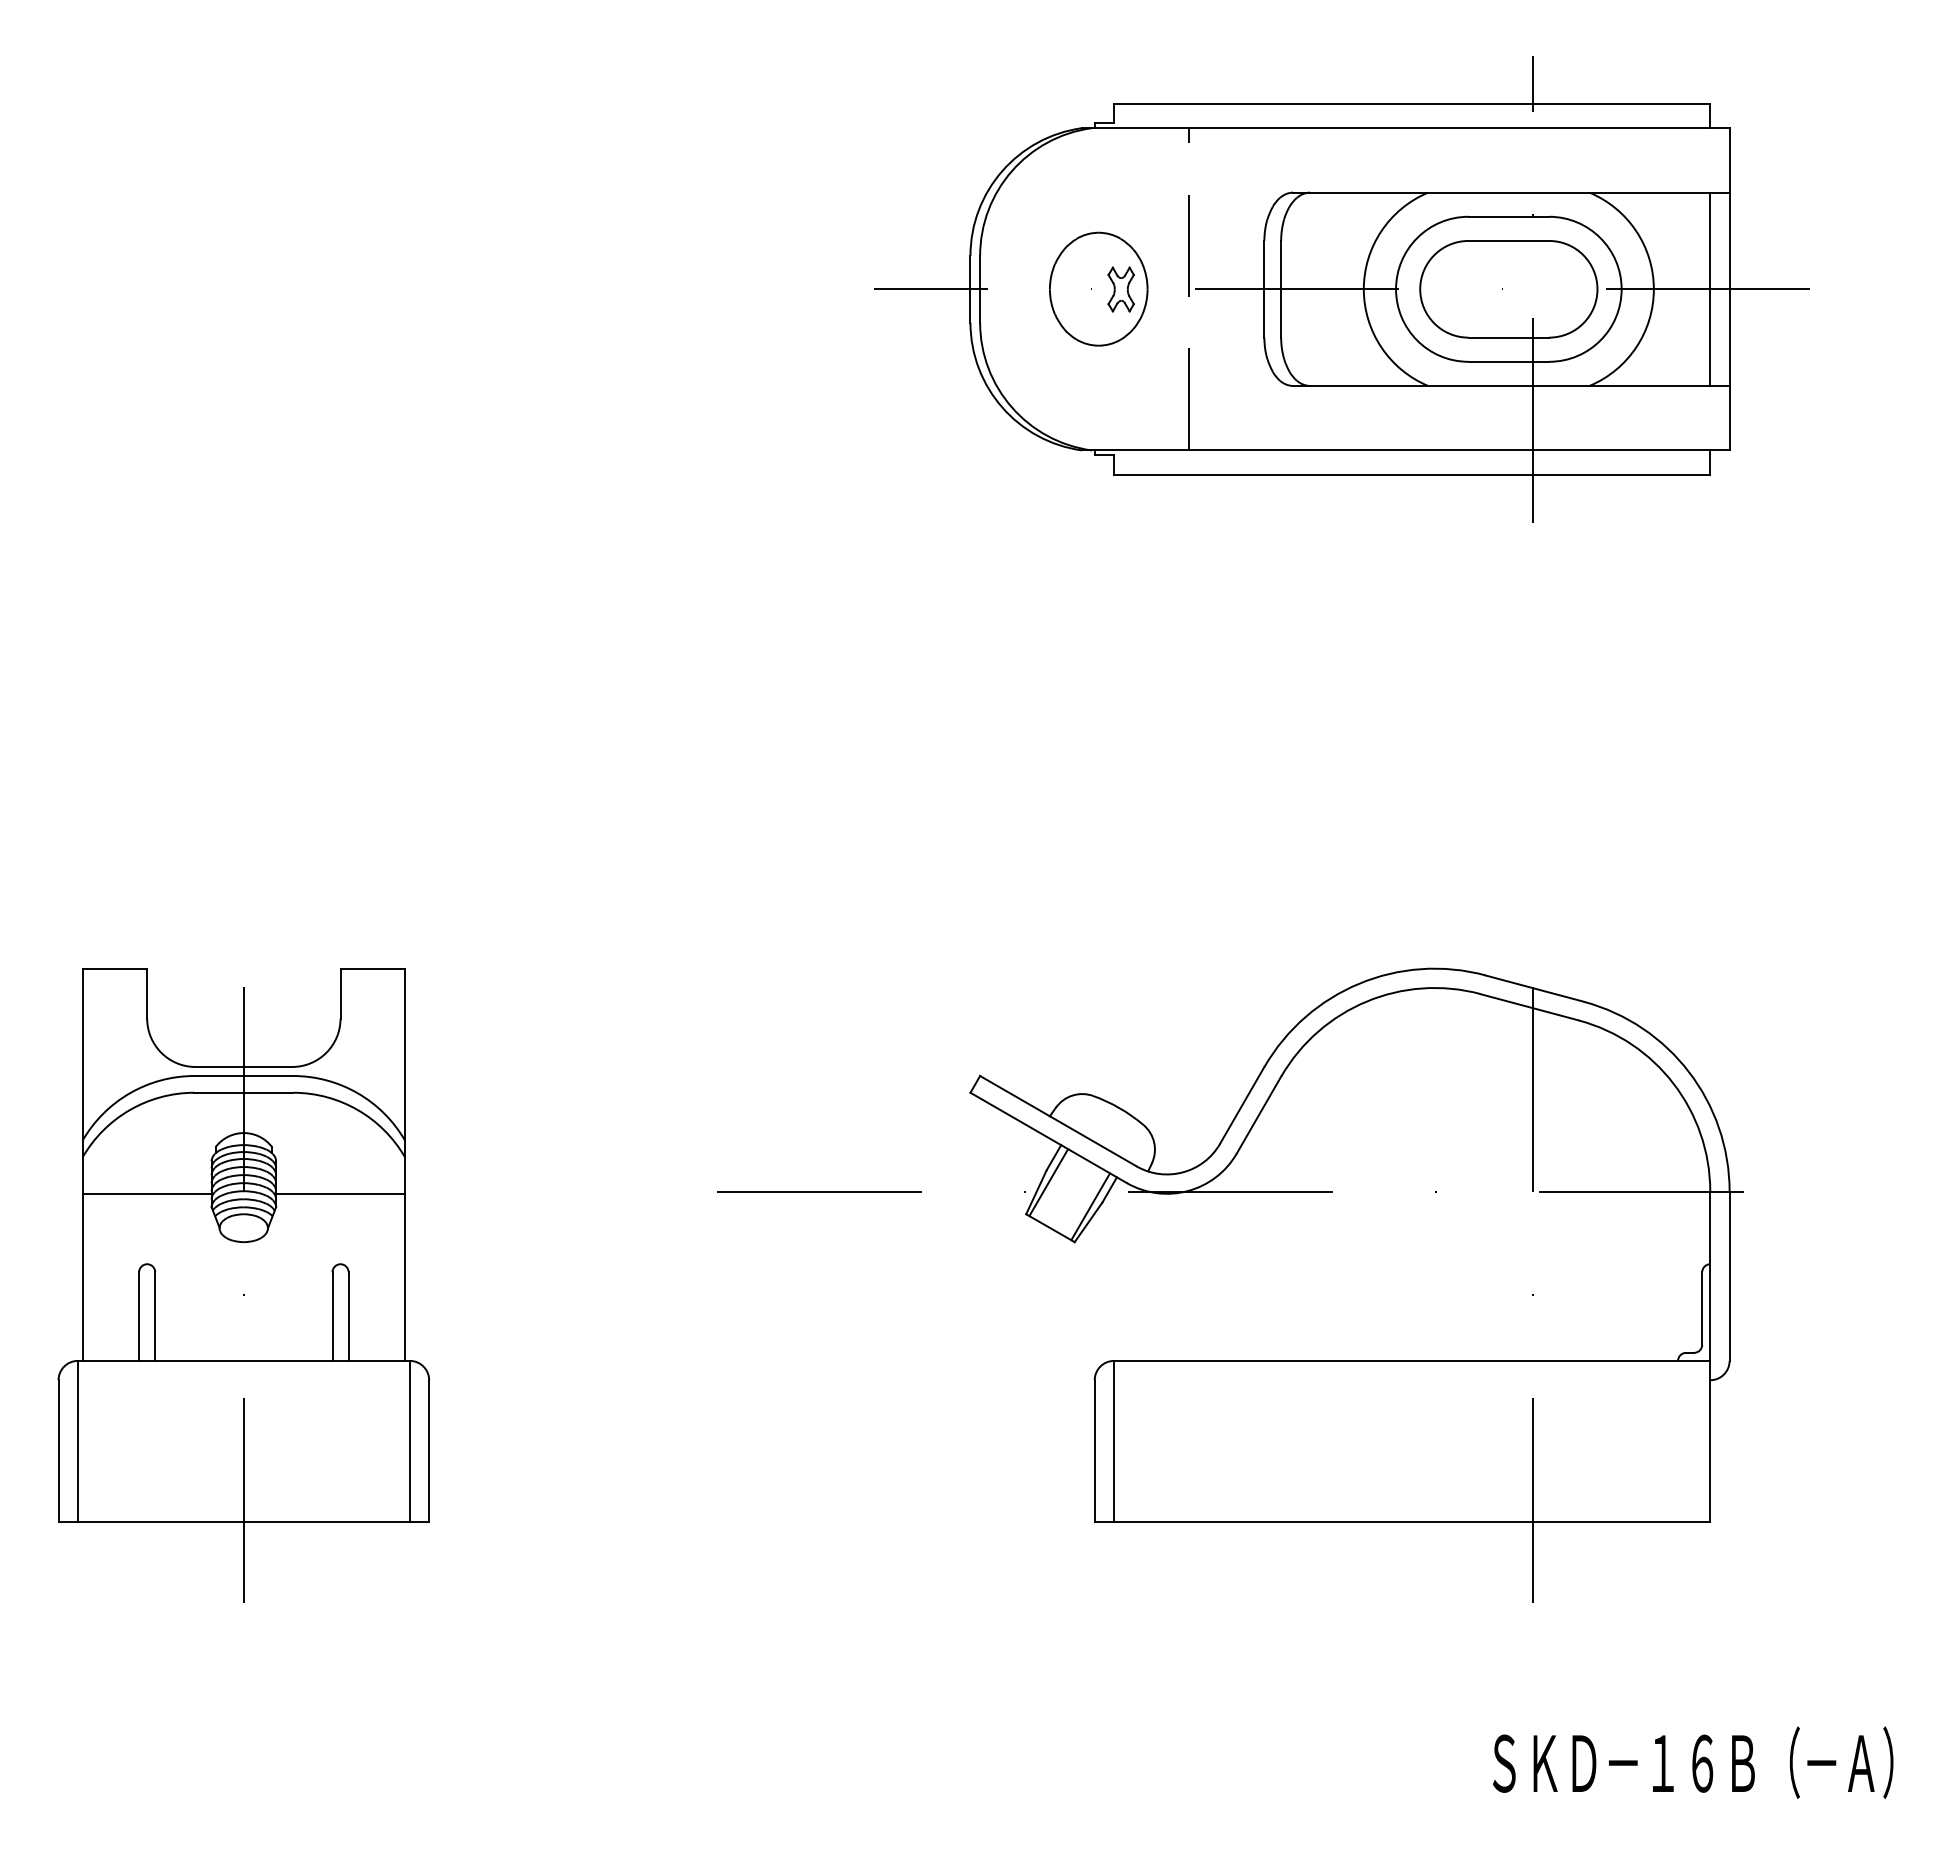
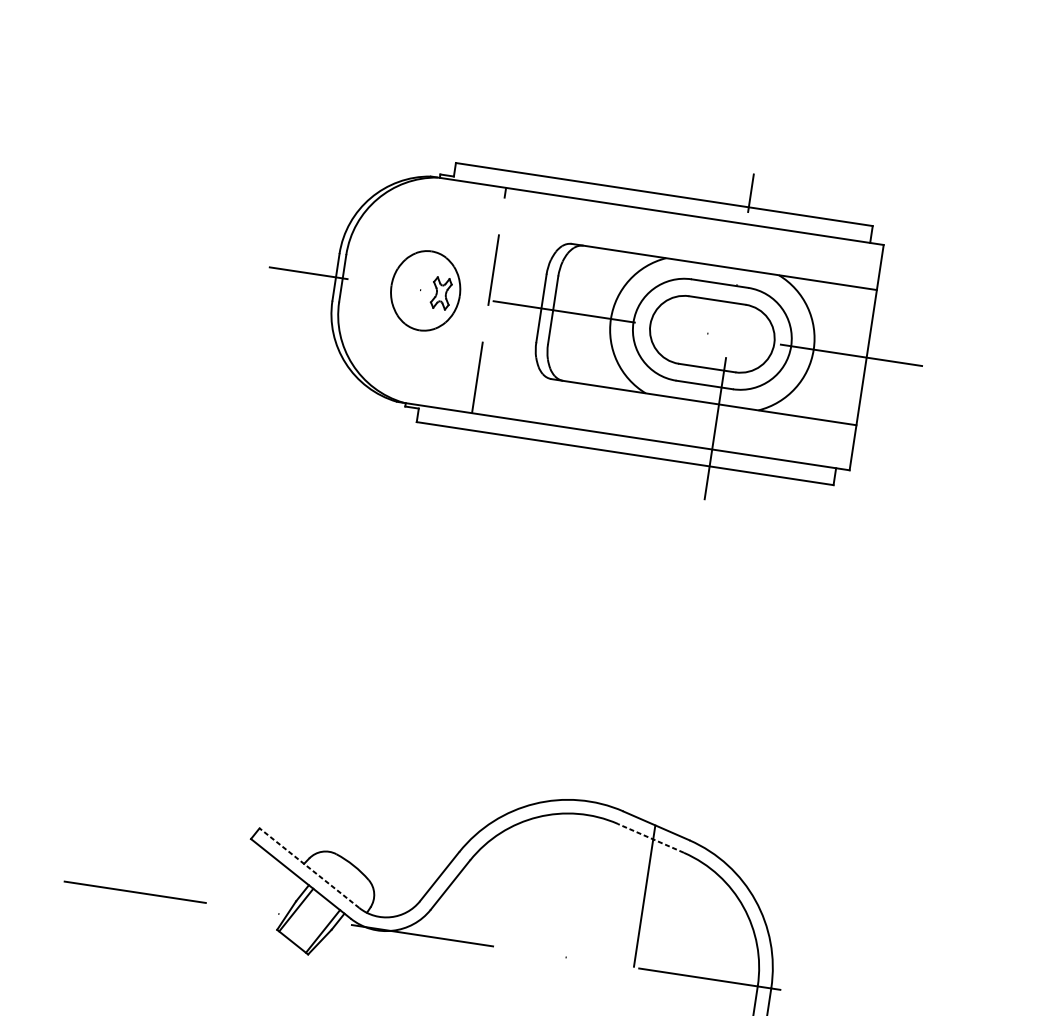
line: (1710, 288) -> (853, 355), removed
line: (1529, 1007) -> (650, 838), solid -> dashed
line: (1057, 1120) -> (308, 867), solid -> dashed

